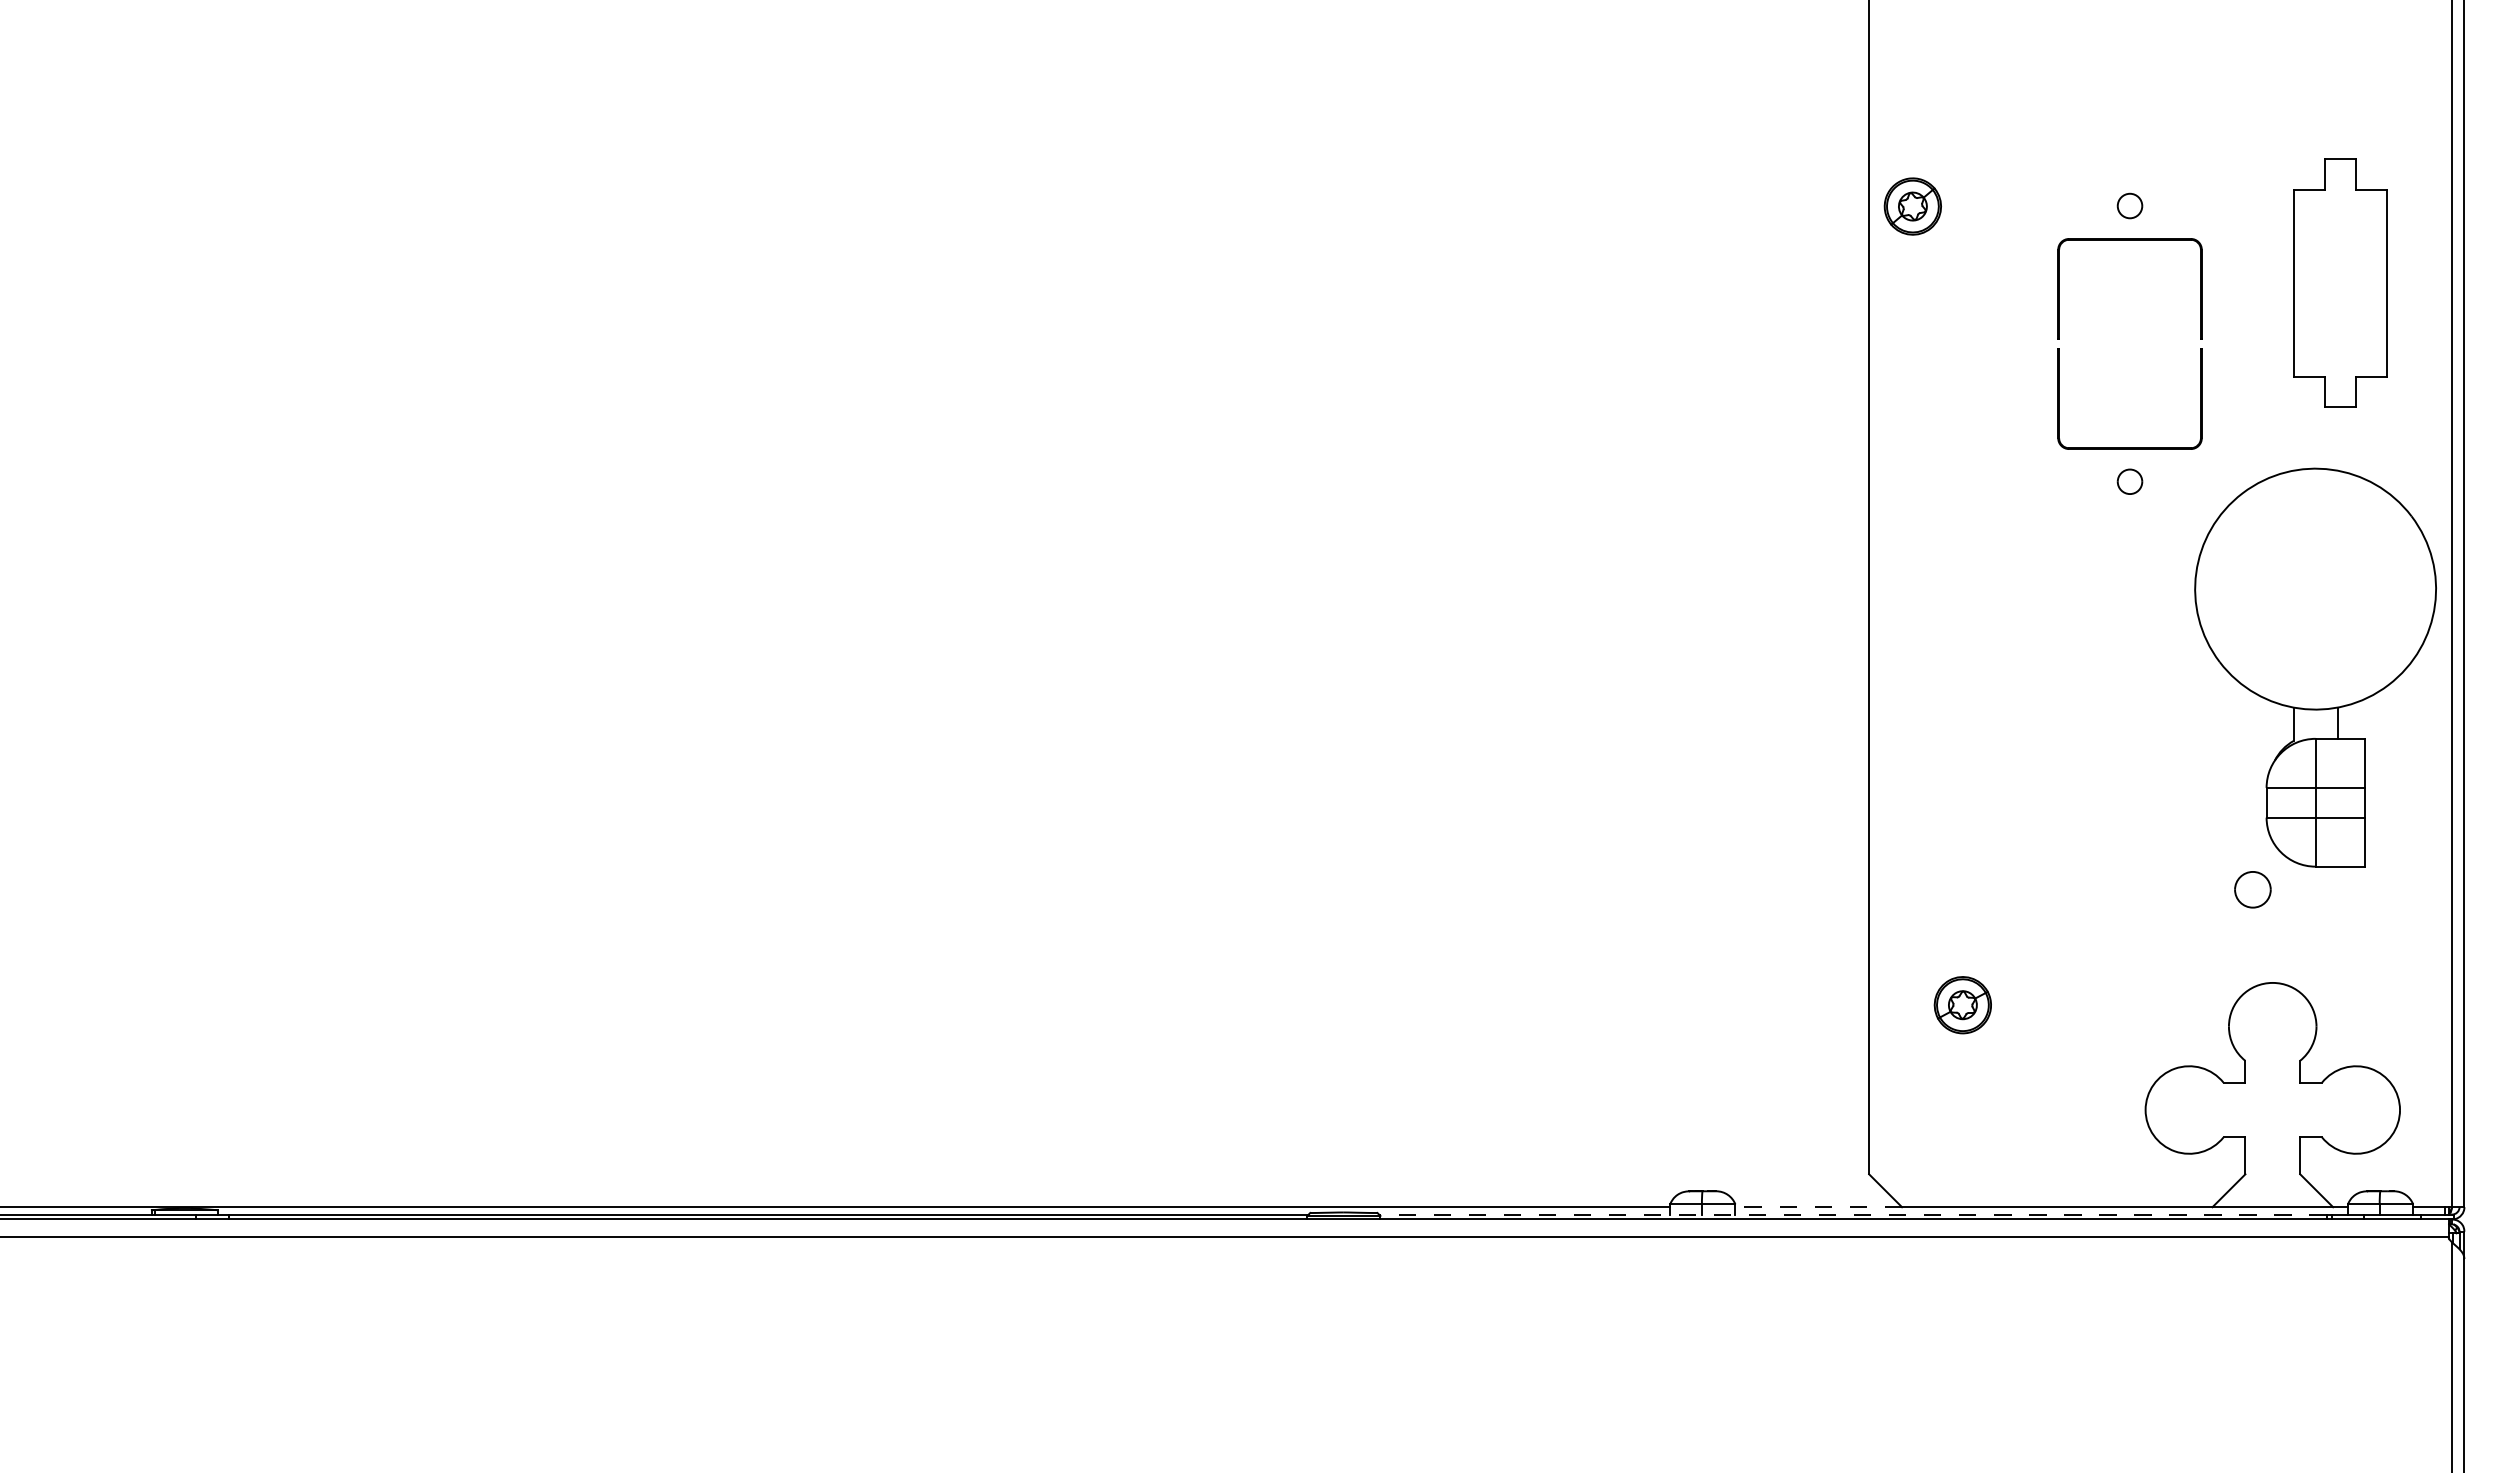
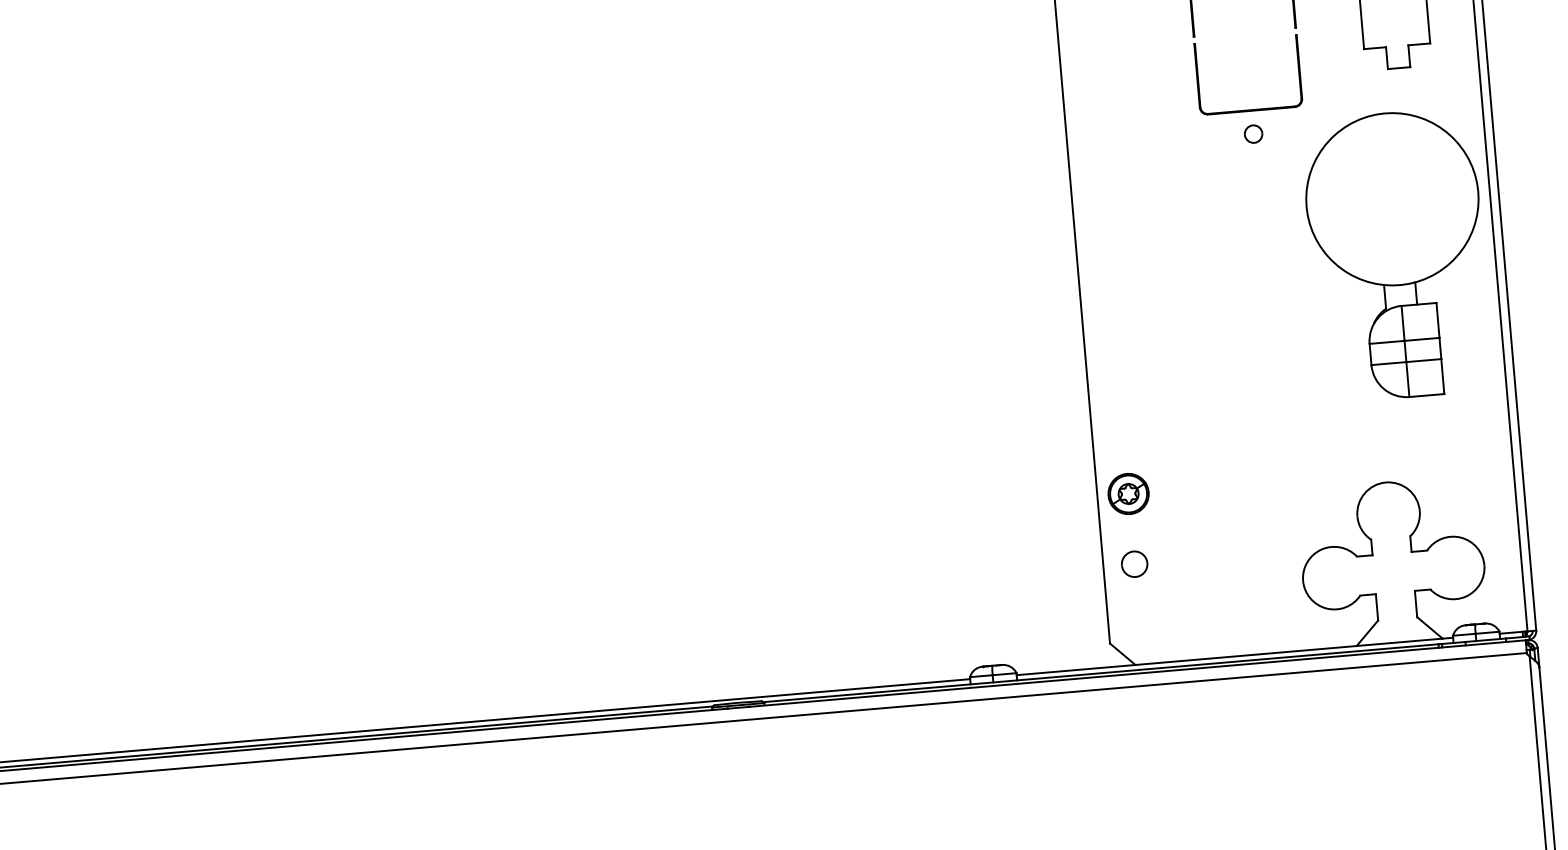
part: (2252, 889) -> (1134, 564), moved
part: (1962, 1005) -> (1128, 494), moved
line: (1818, 1207) -> (1075, 670), dashed -> solid
line: (1852, 1214) -> (1100, 673), dashed -> solid

